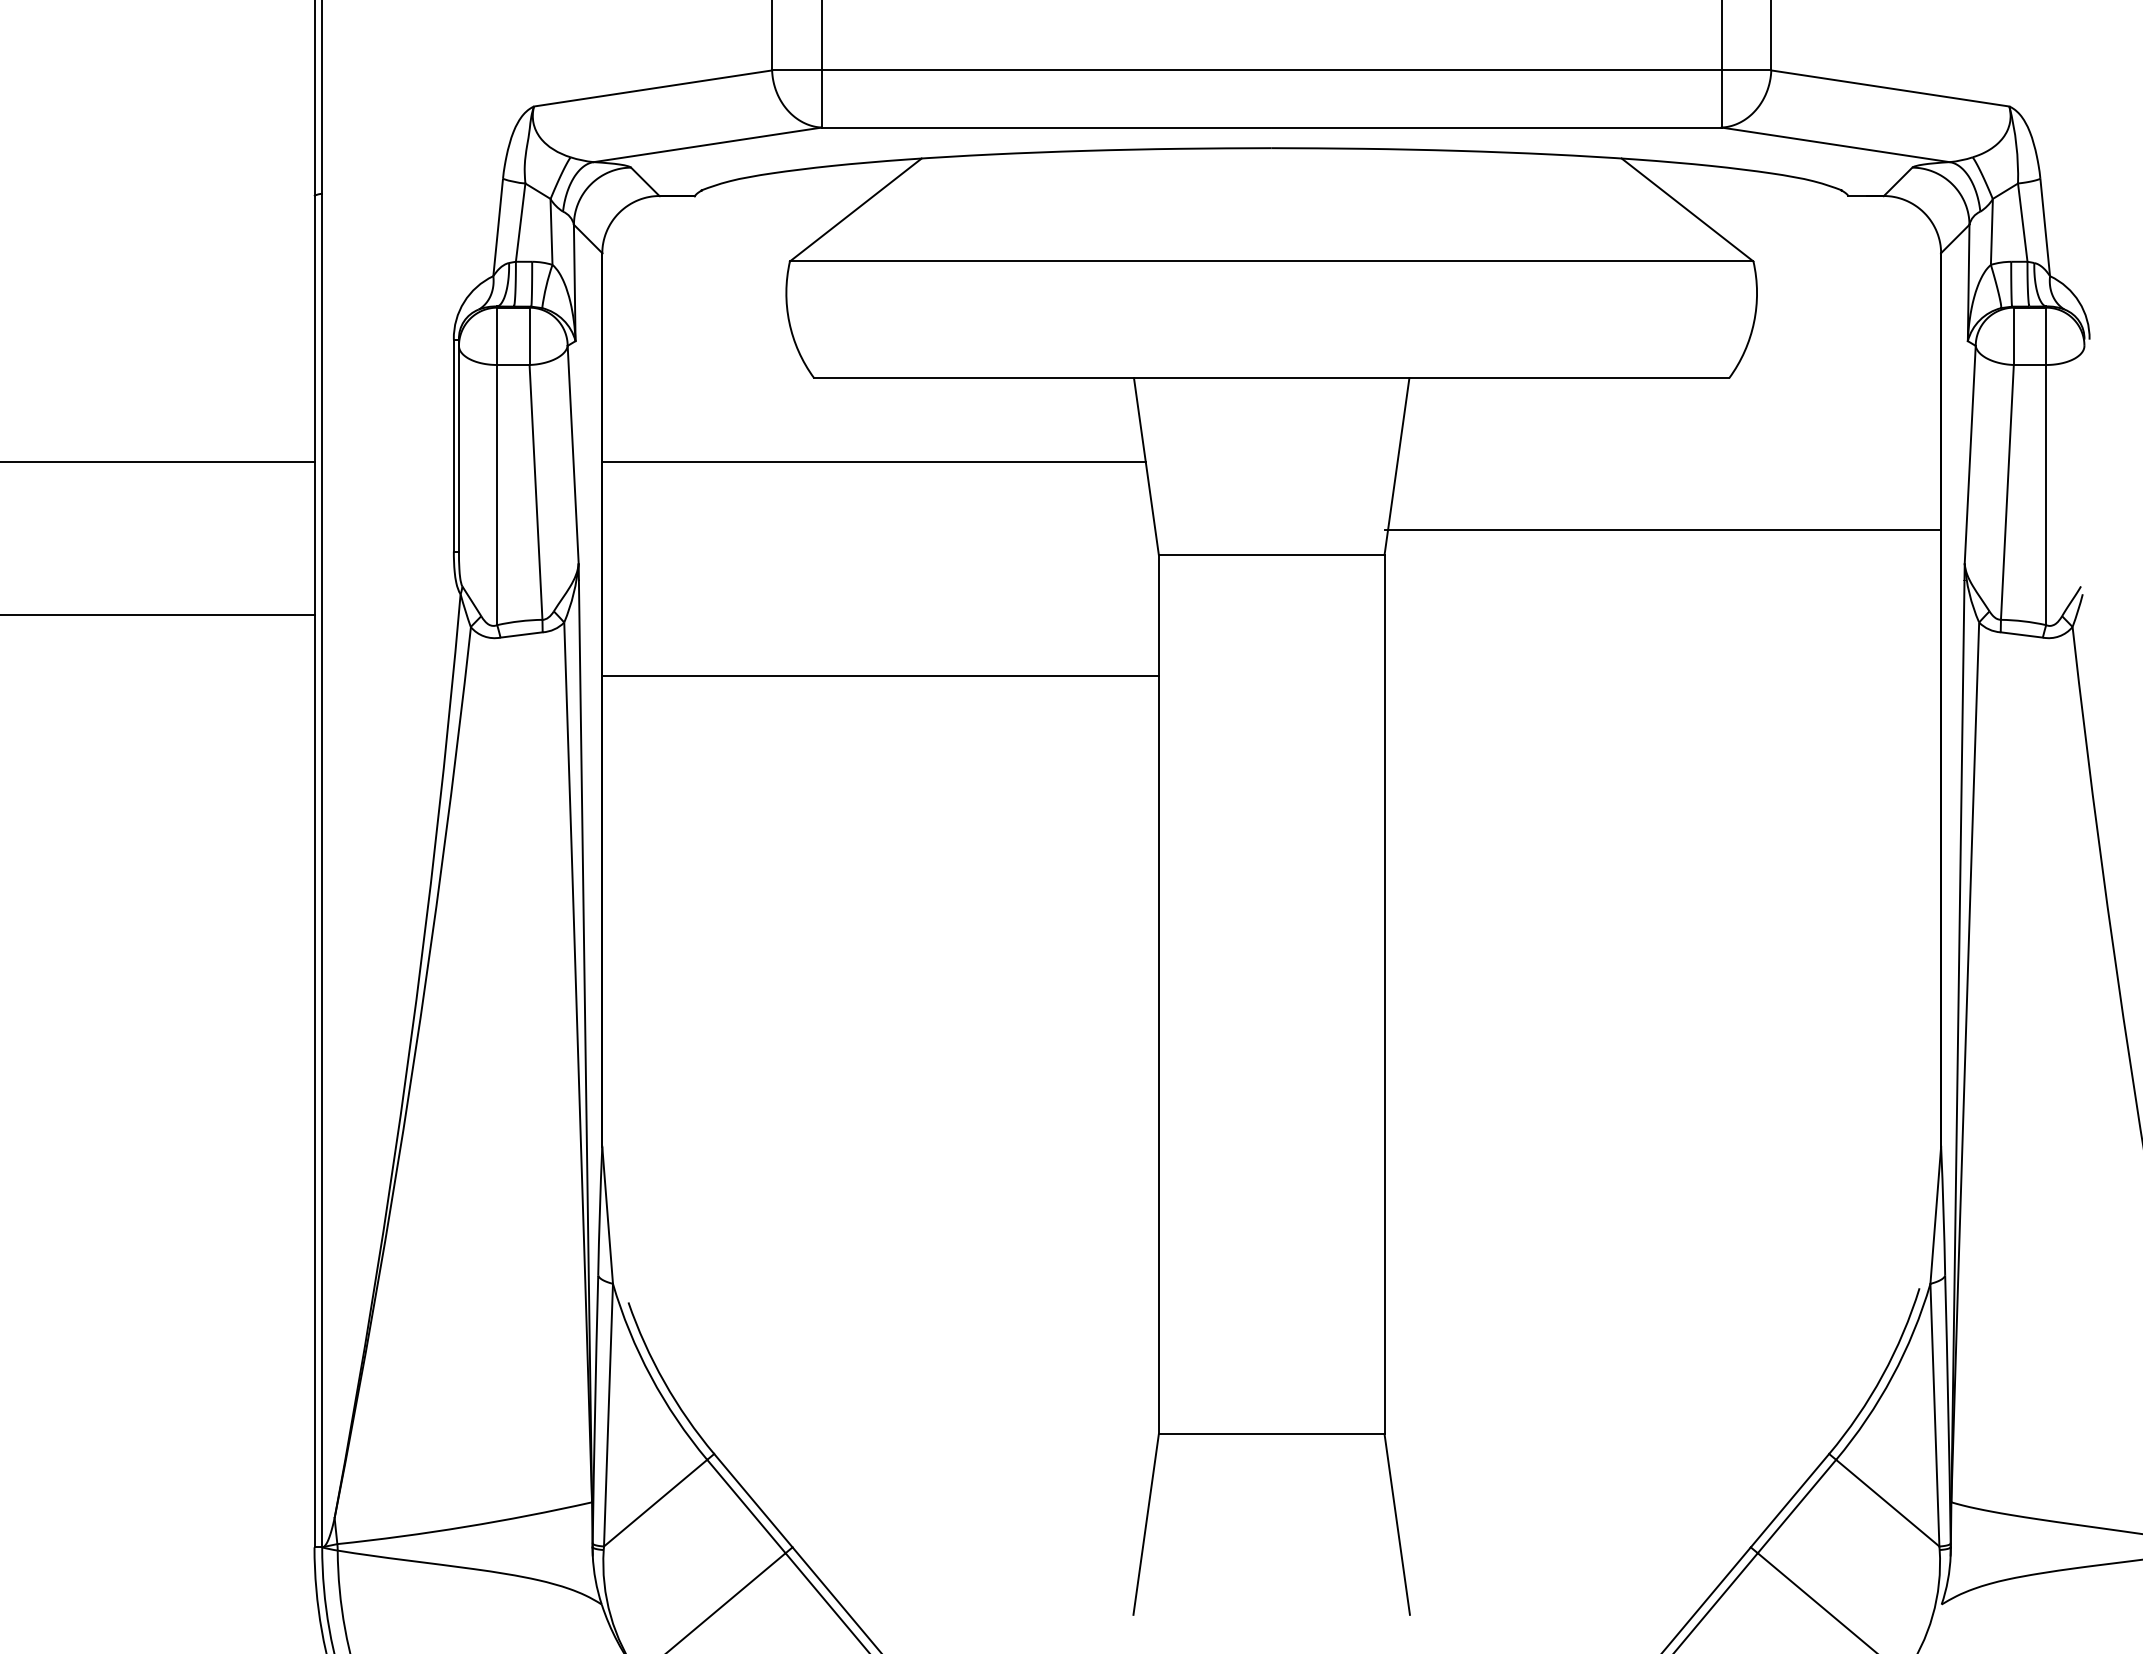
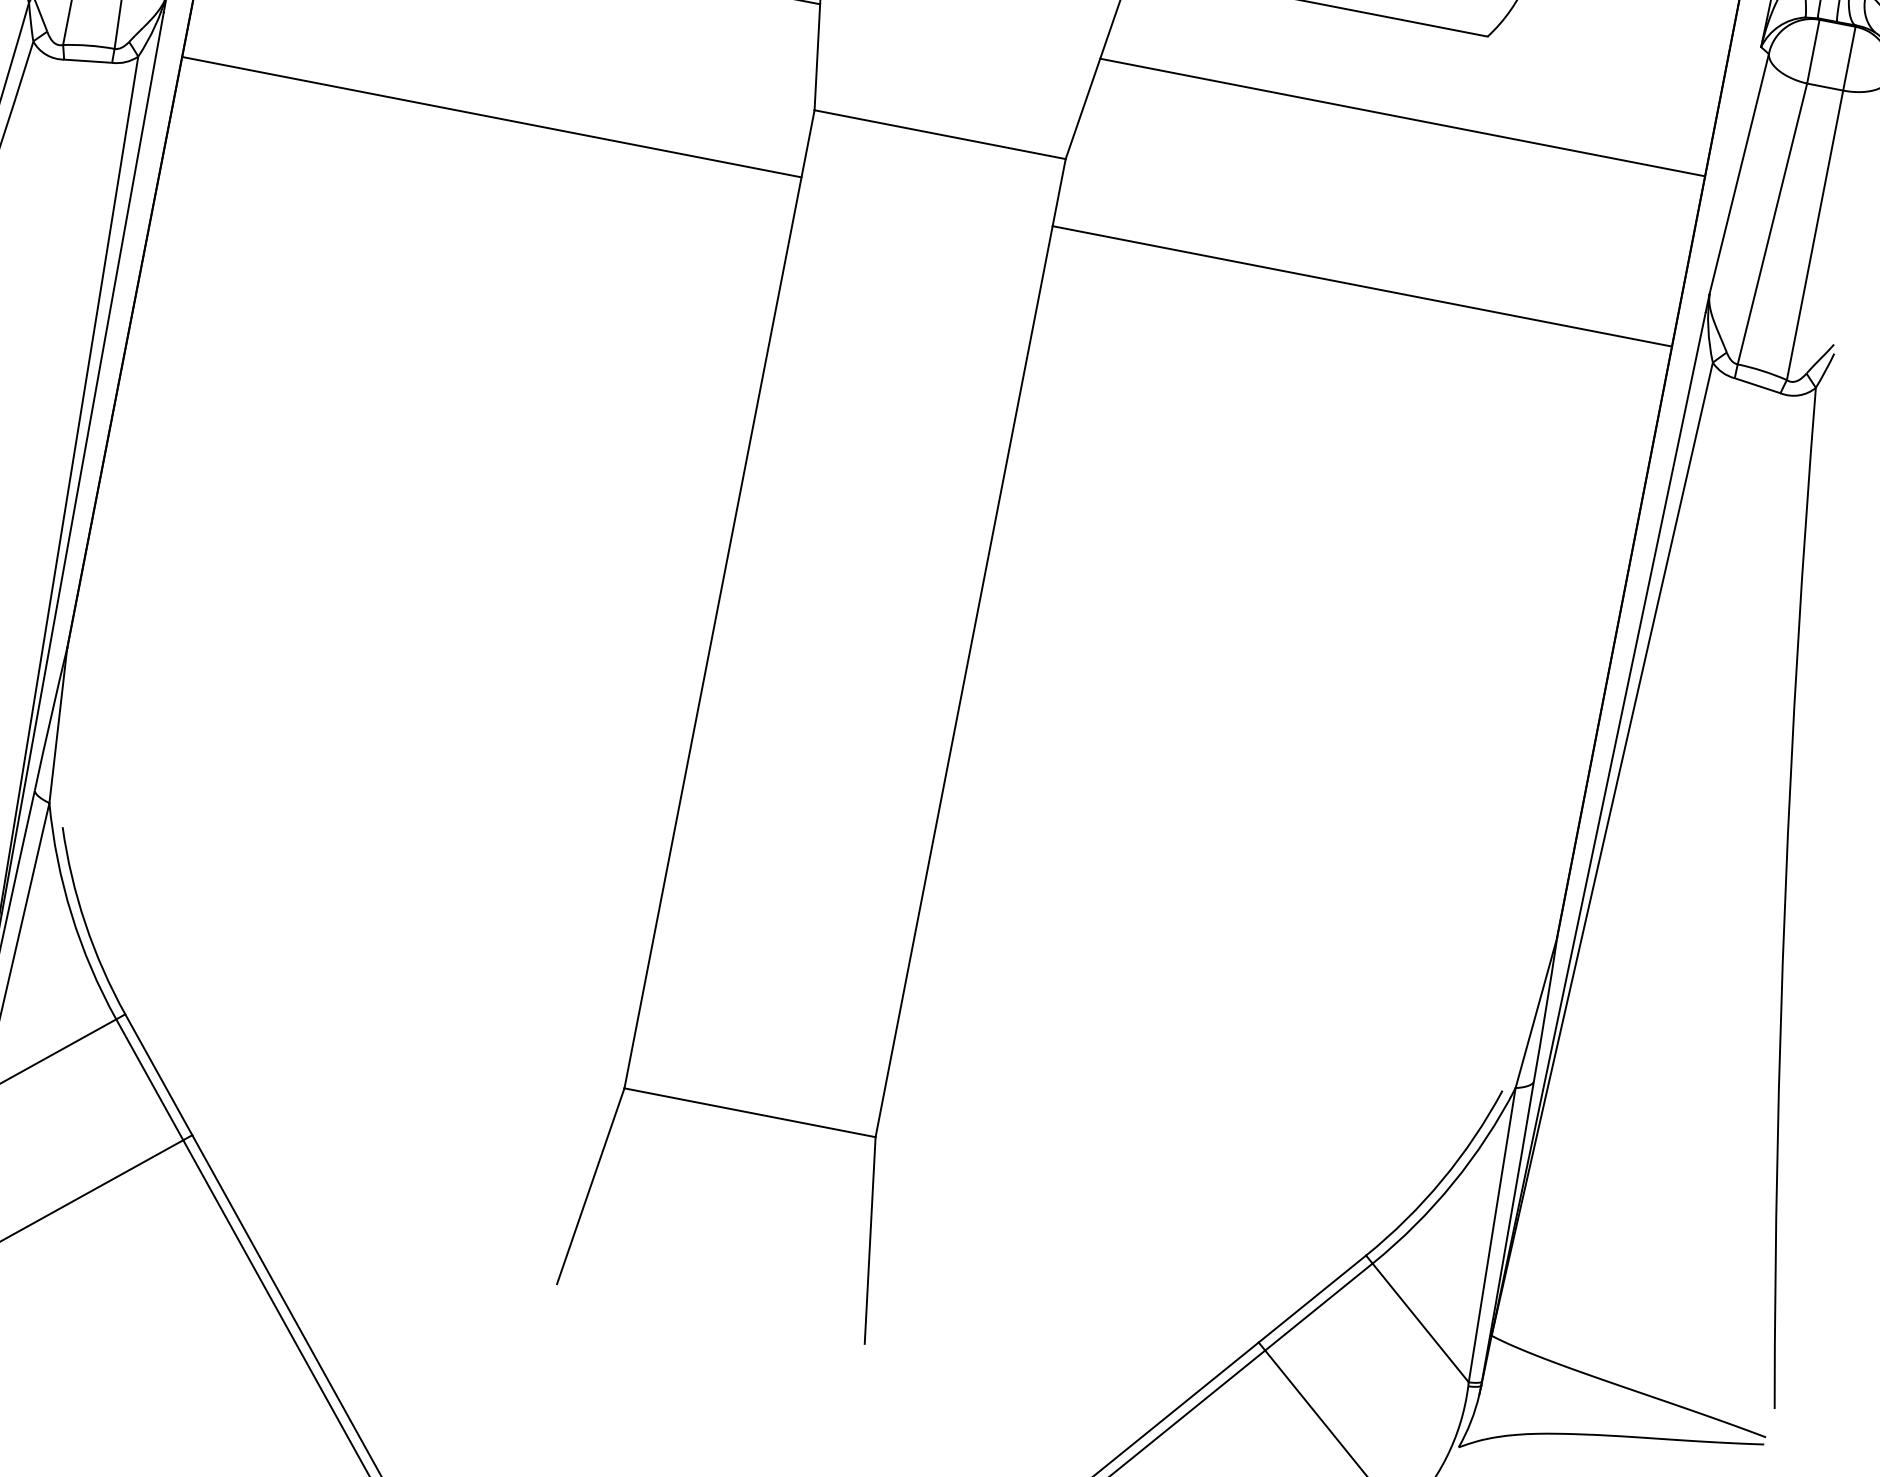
line: (1669, 462) -> (1402, 117), added
line: (1662, 530) -> (1361, 286), moved
line: (880, 676) -> (491, 117), moved

